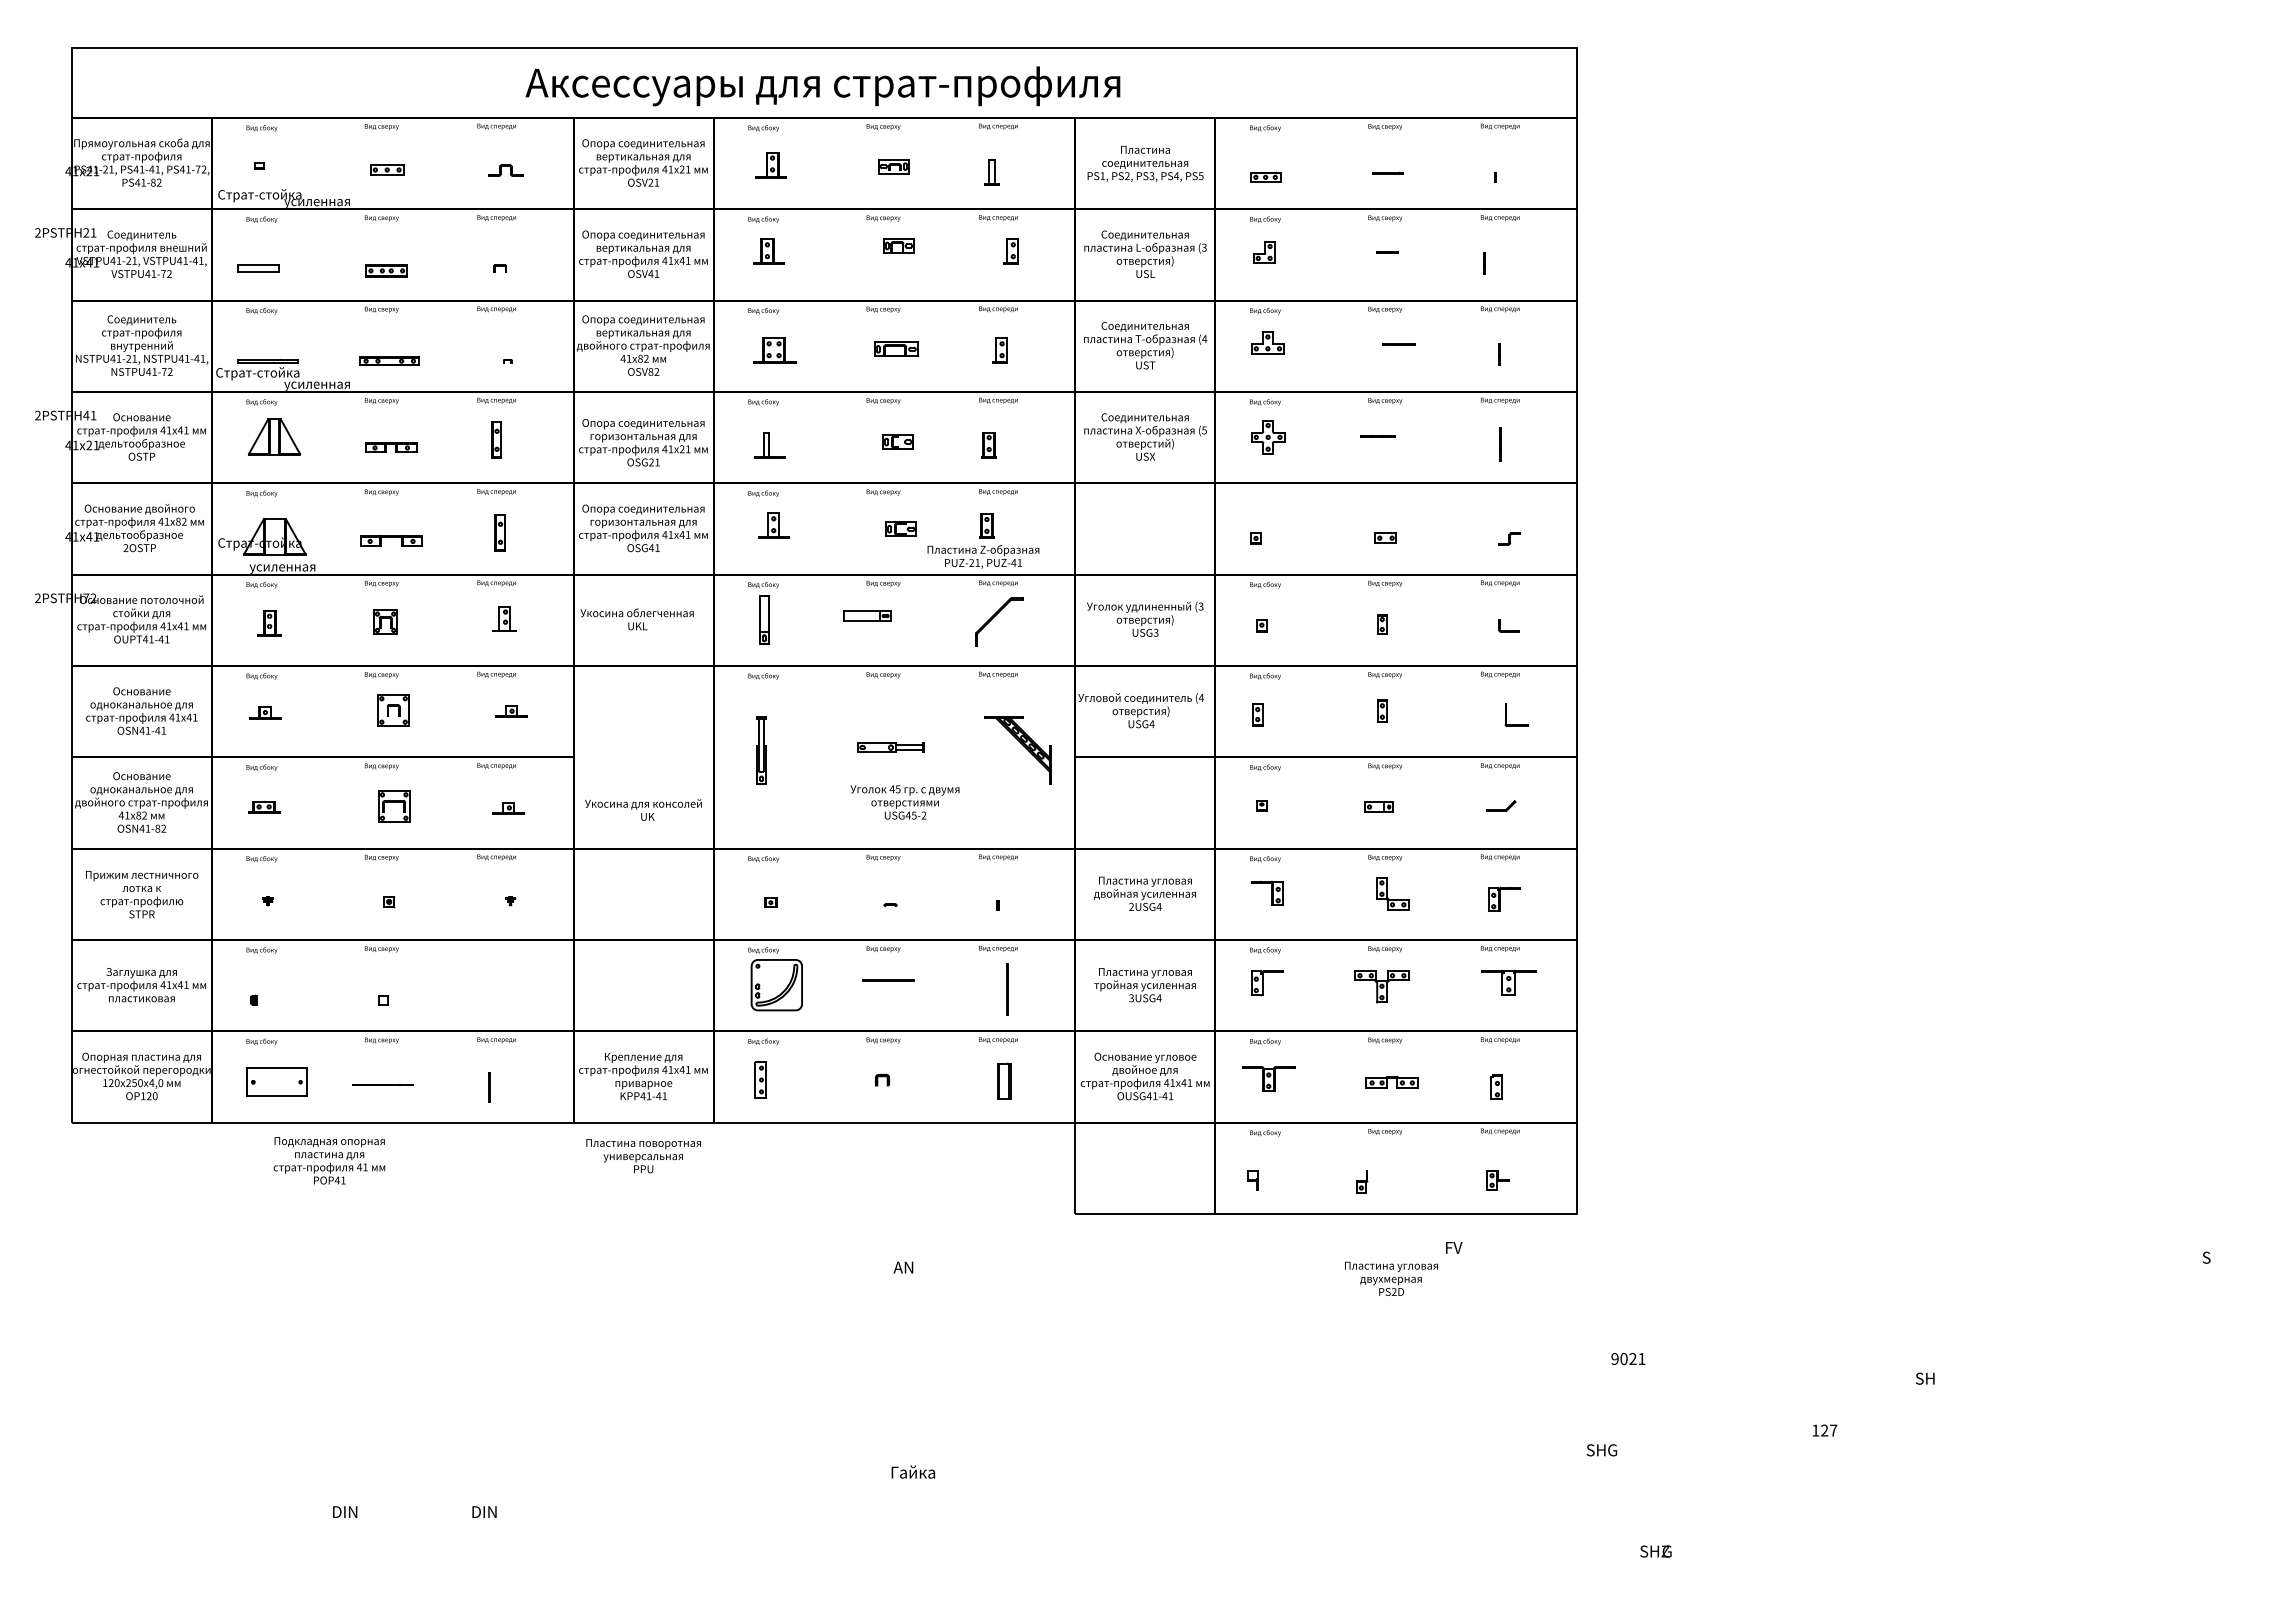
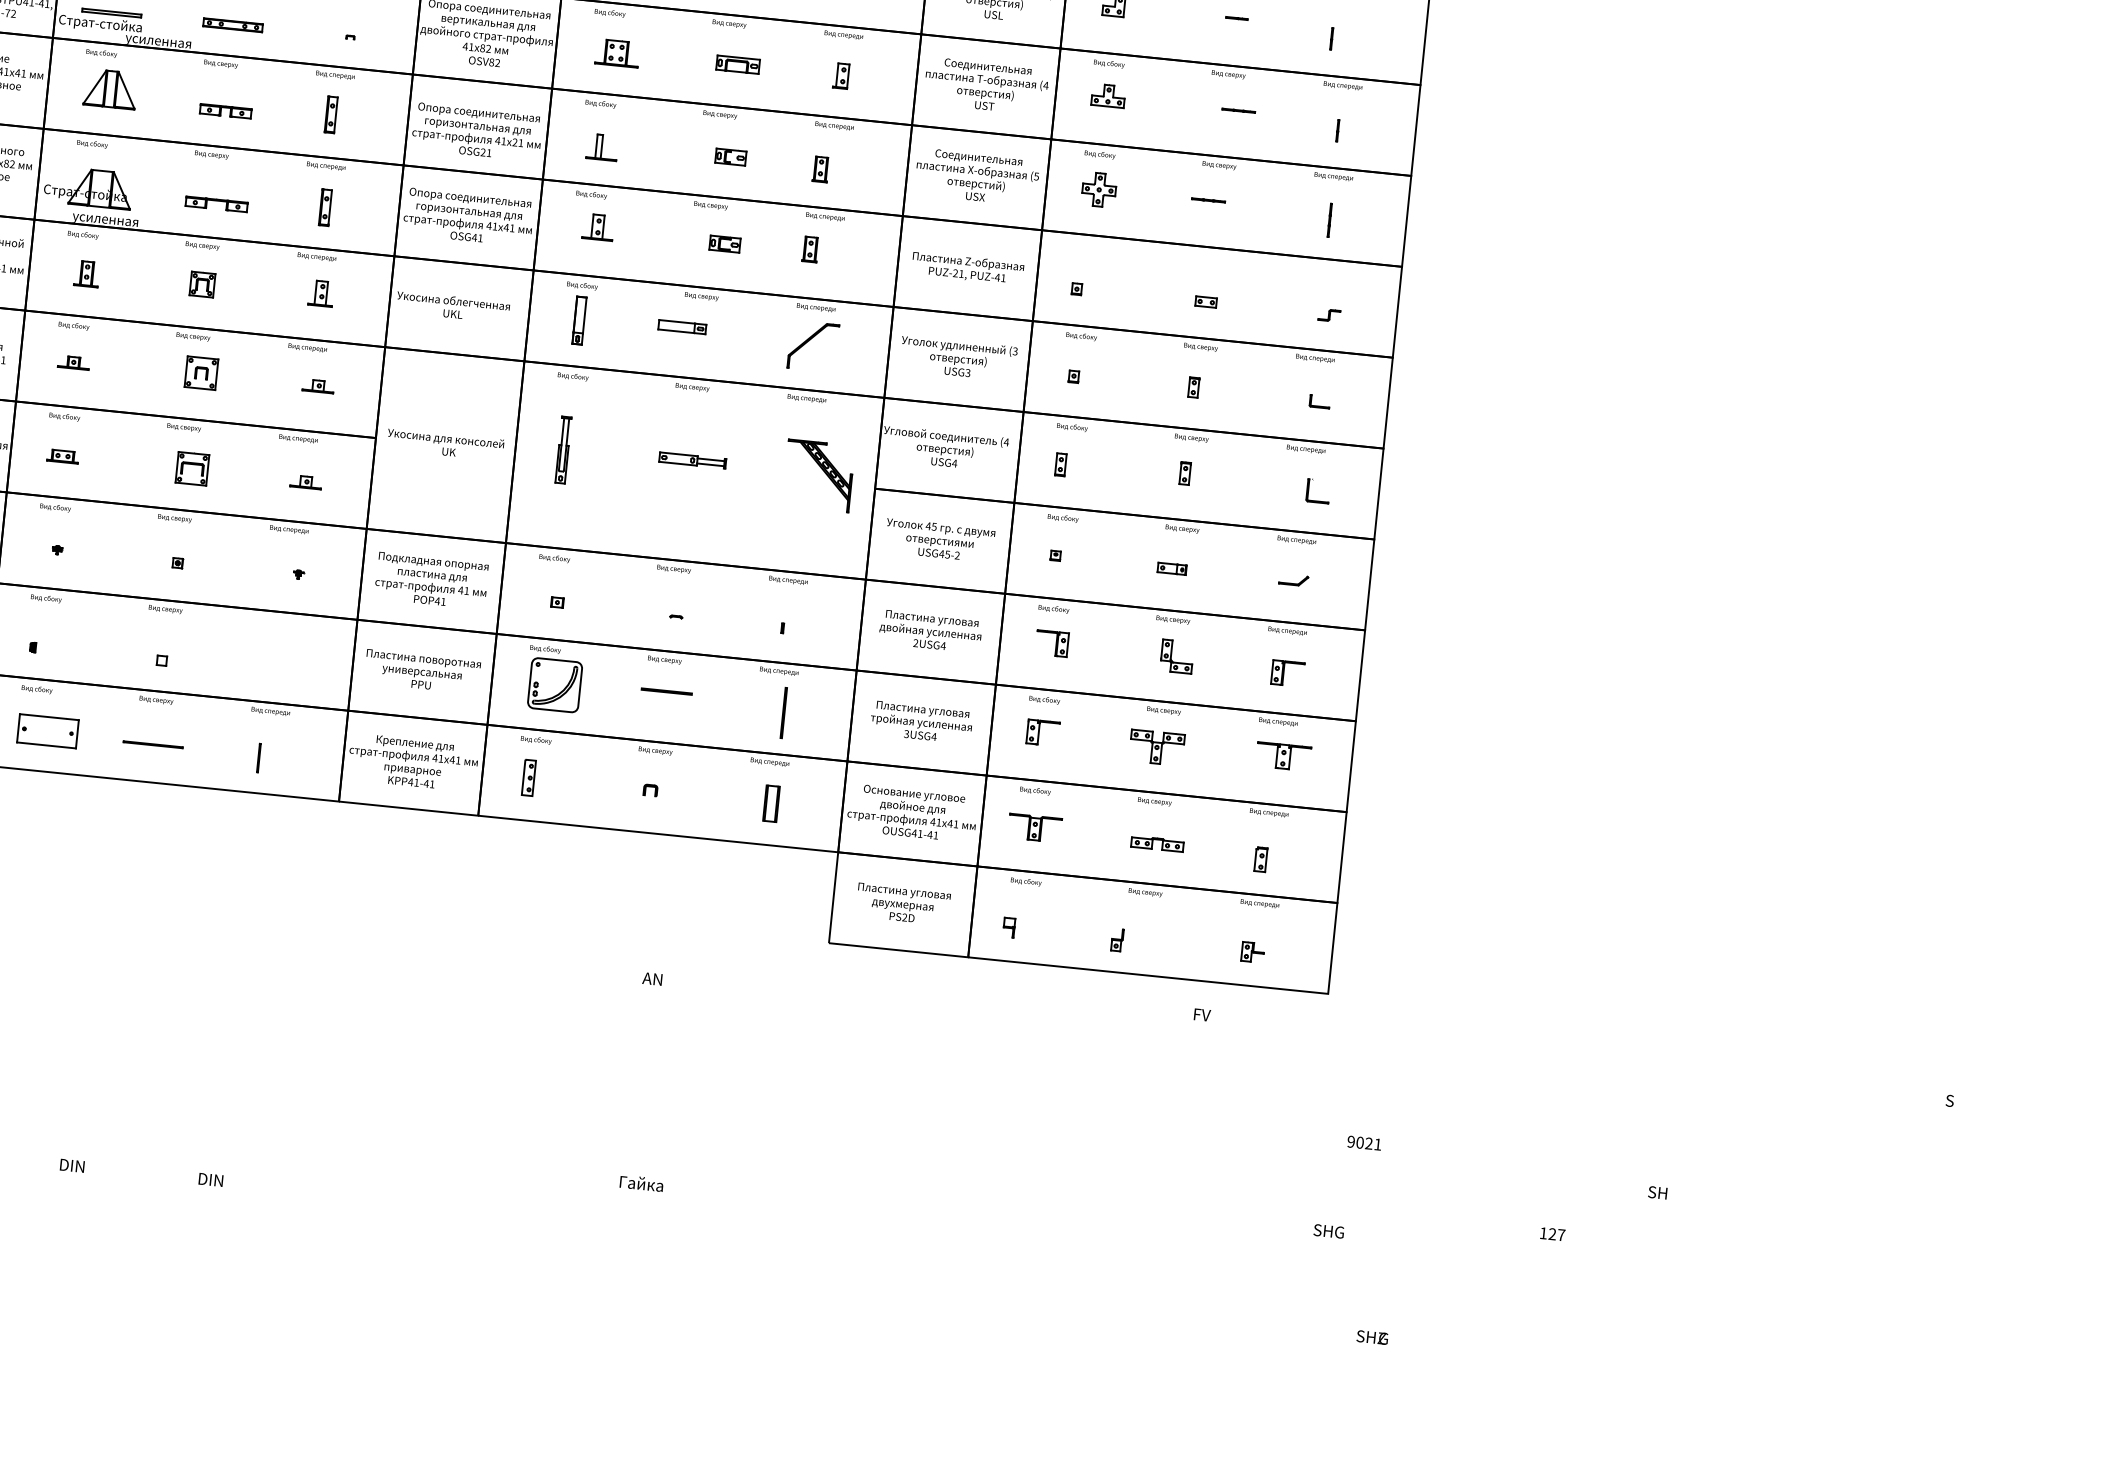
text: (983, 556) -> (967, 268), moved
text: (904, 802) -> (939, 540), moved
text: (643, 809) -> (445, 444), moved
text: (643, 1156) -> (422, 672), moved
text: (329, 1160) -> (431, 580), moved
text: (1391, 1278) -> (903, 903), moved

